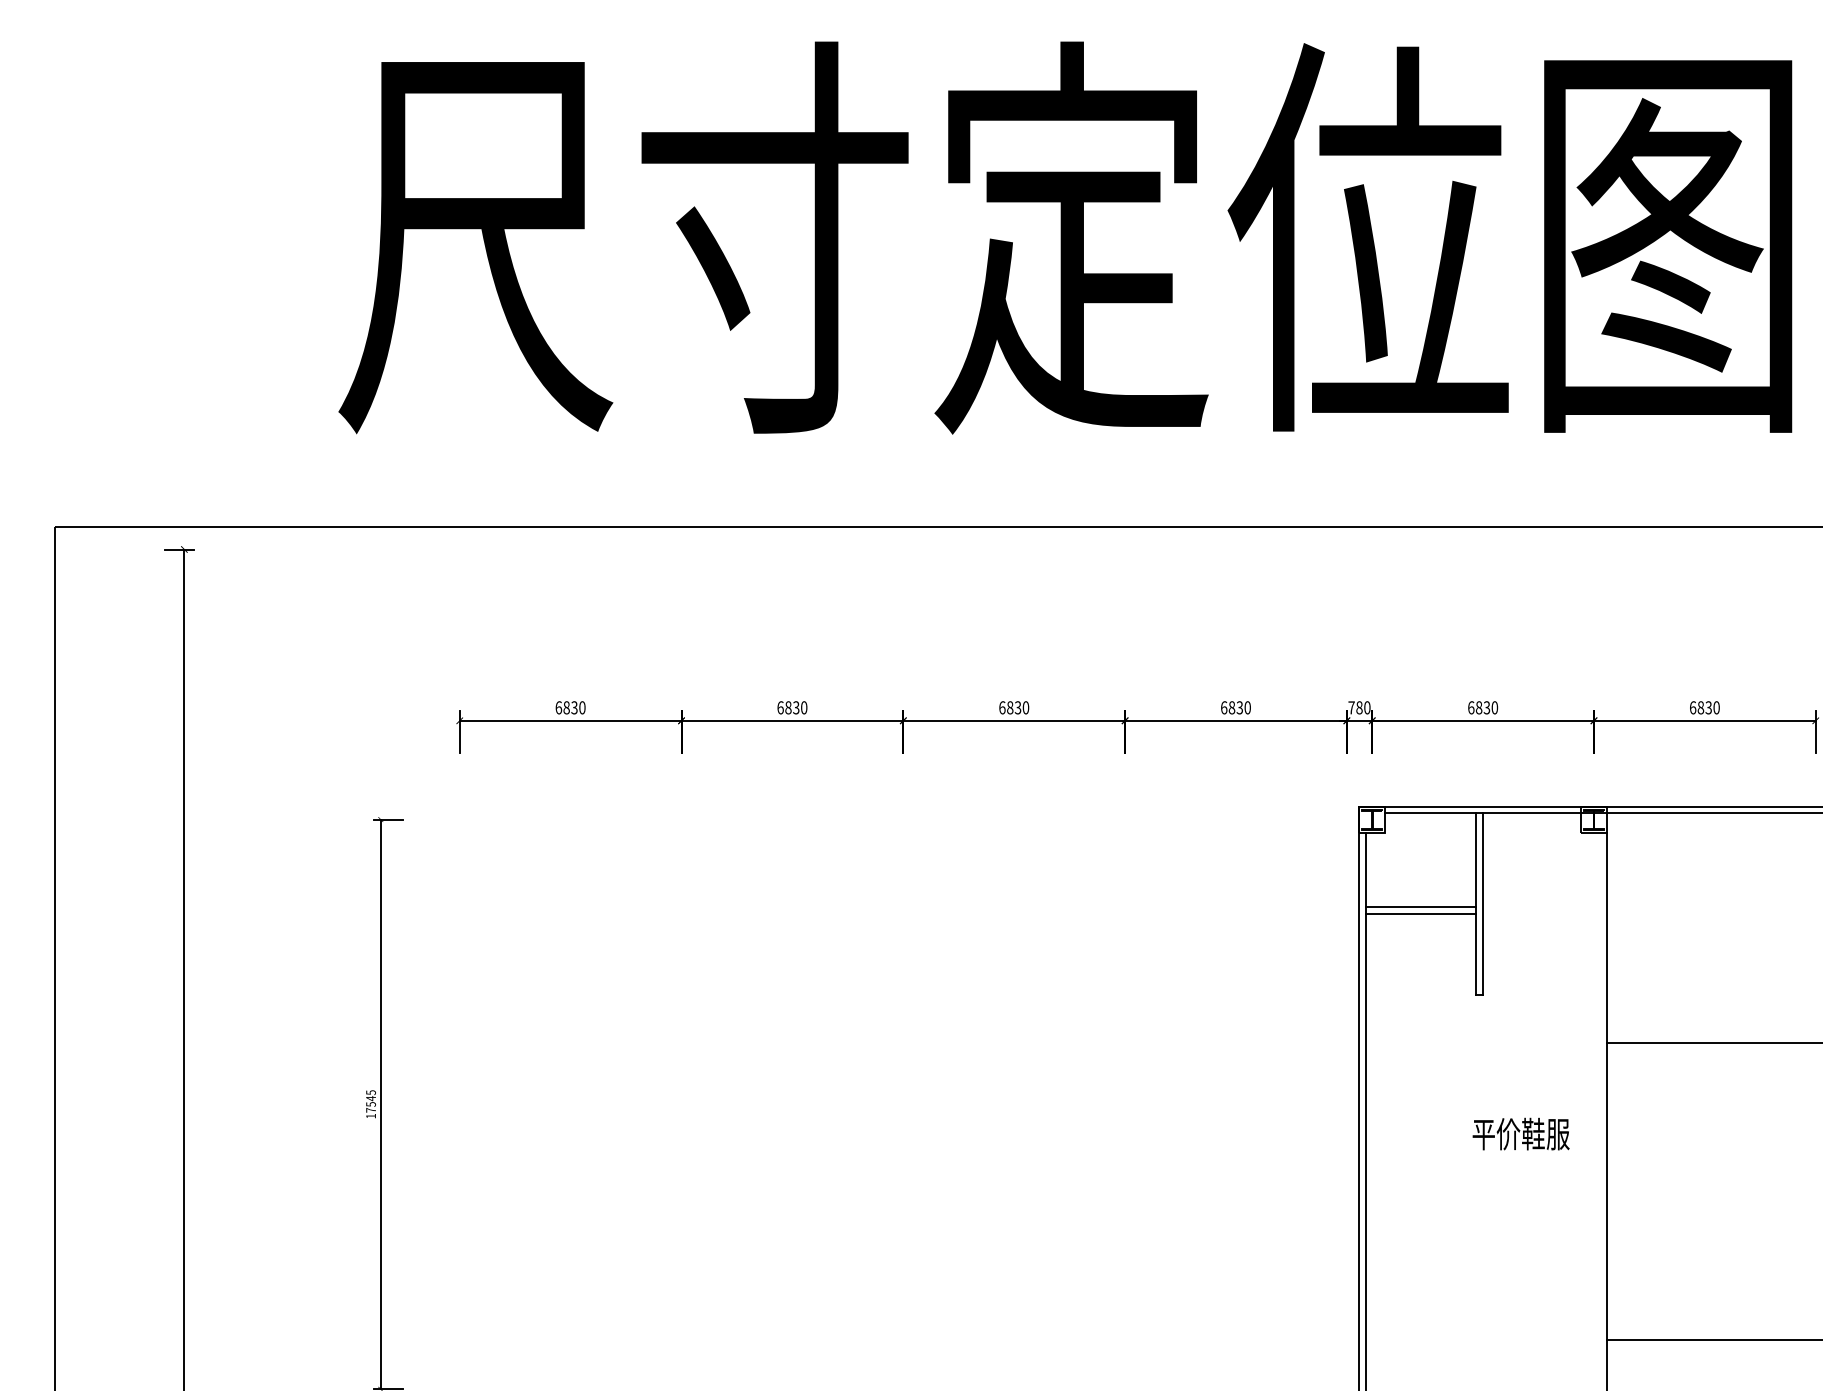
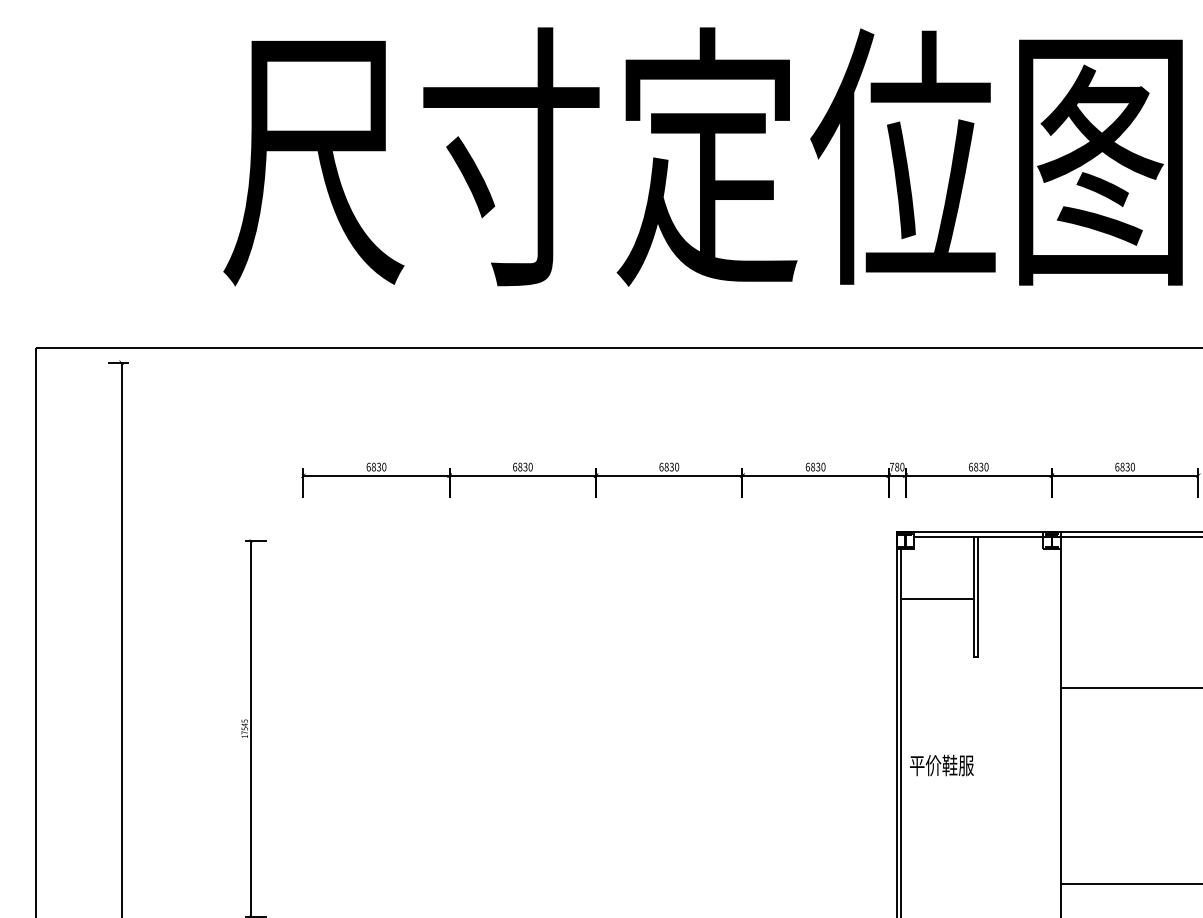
line: (1420, 914) -> (937, 603), removed
text: (1520, 1134) -> (941, 765), moved

